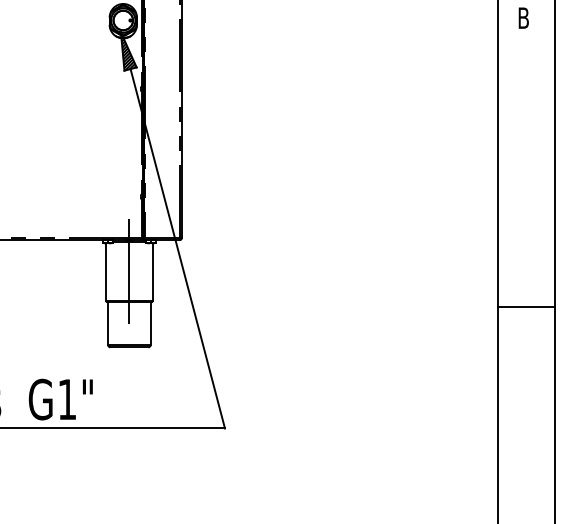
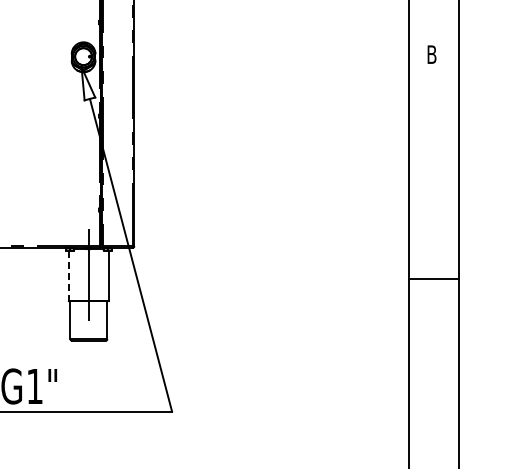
hatch: (127, 51) -> (87, 83), removed
line: (105, 273) -> (68, 276), solid -> dashed
line: (526, 306) -> (434, 278), moved

